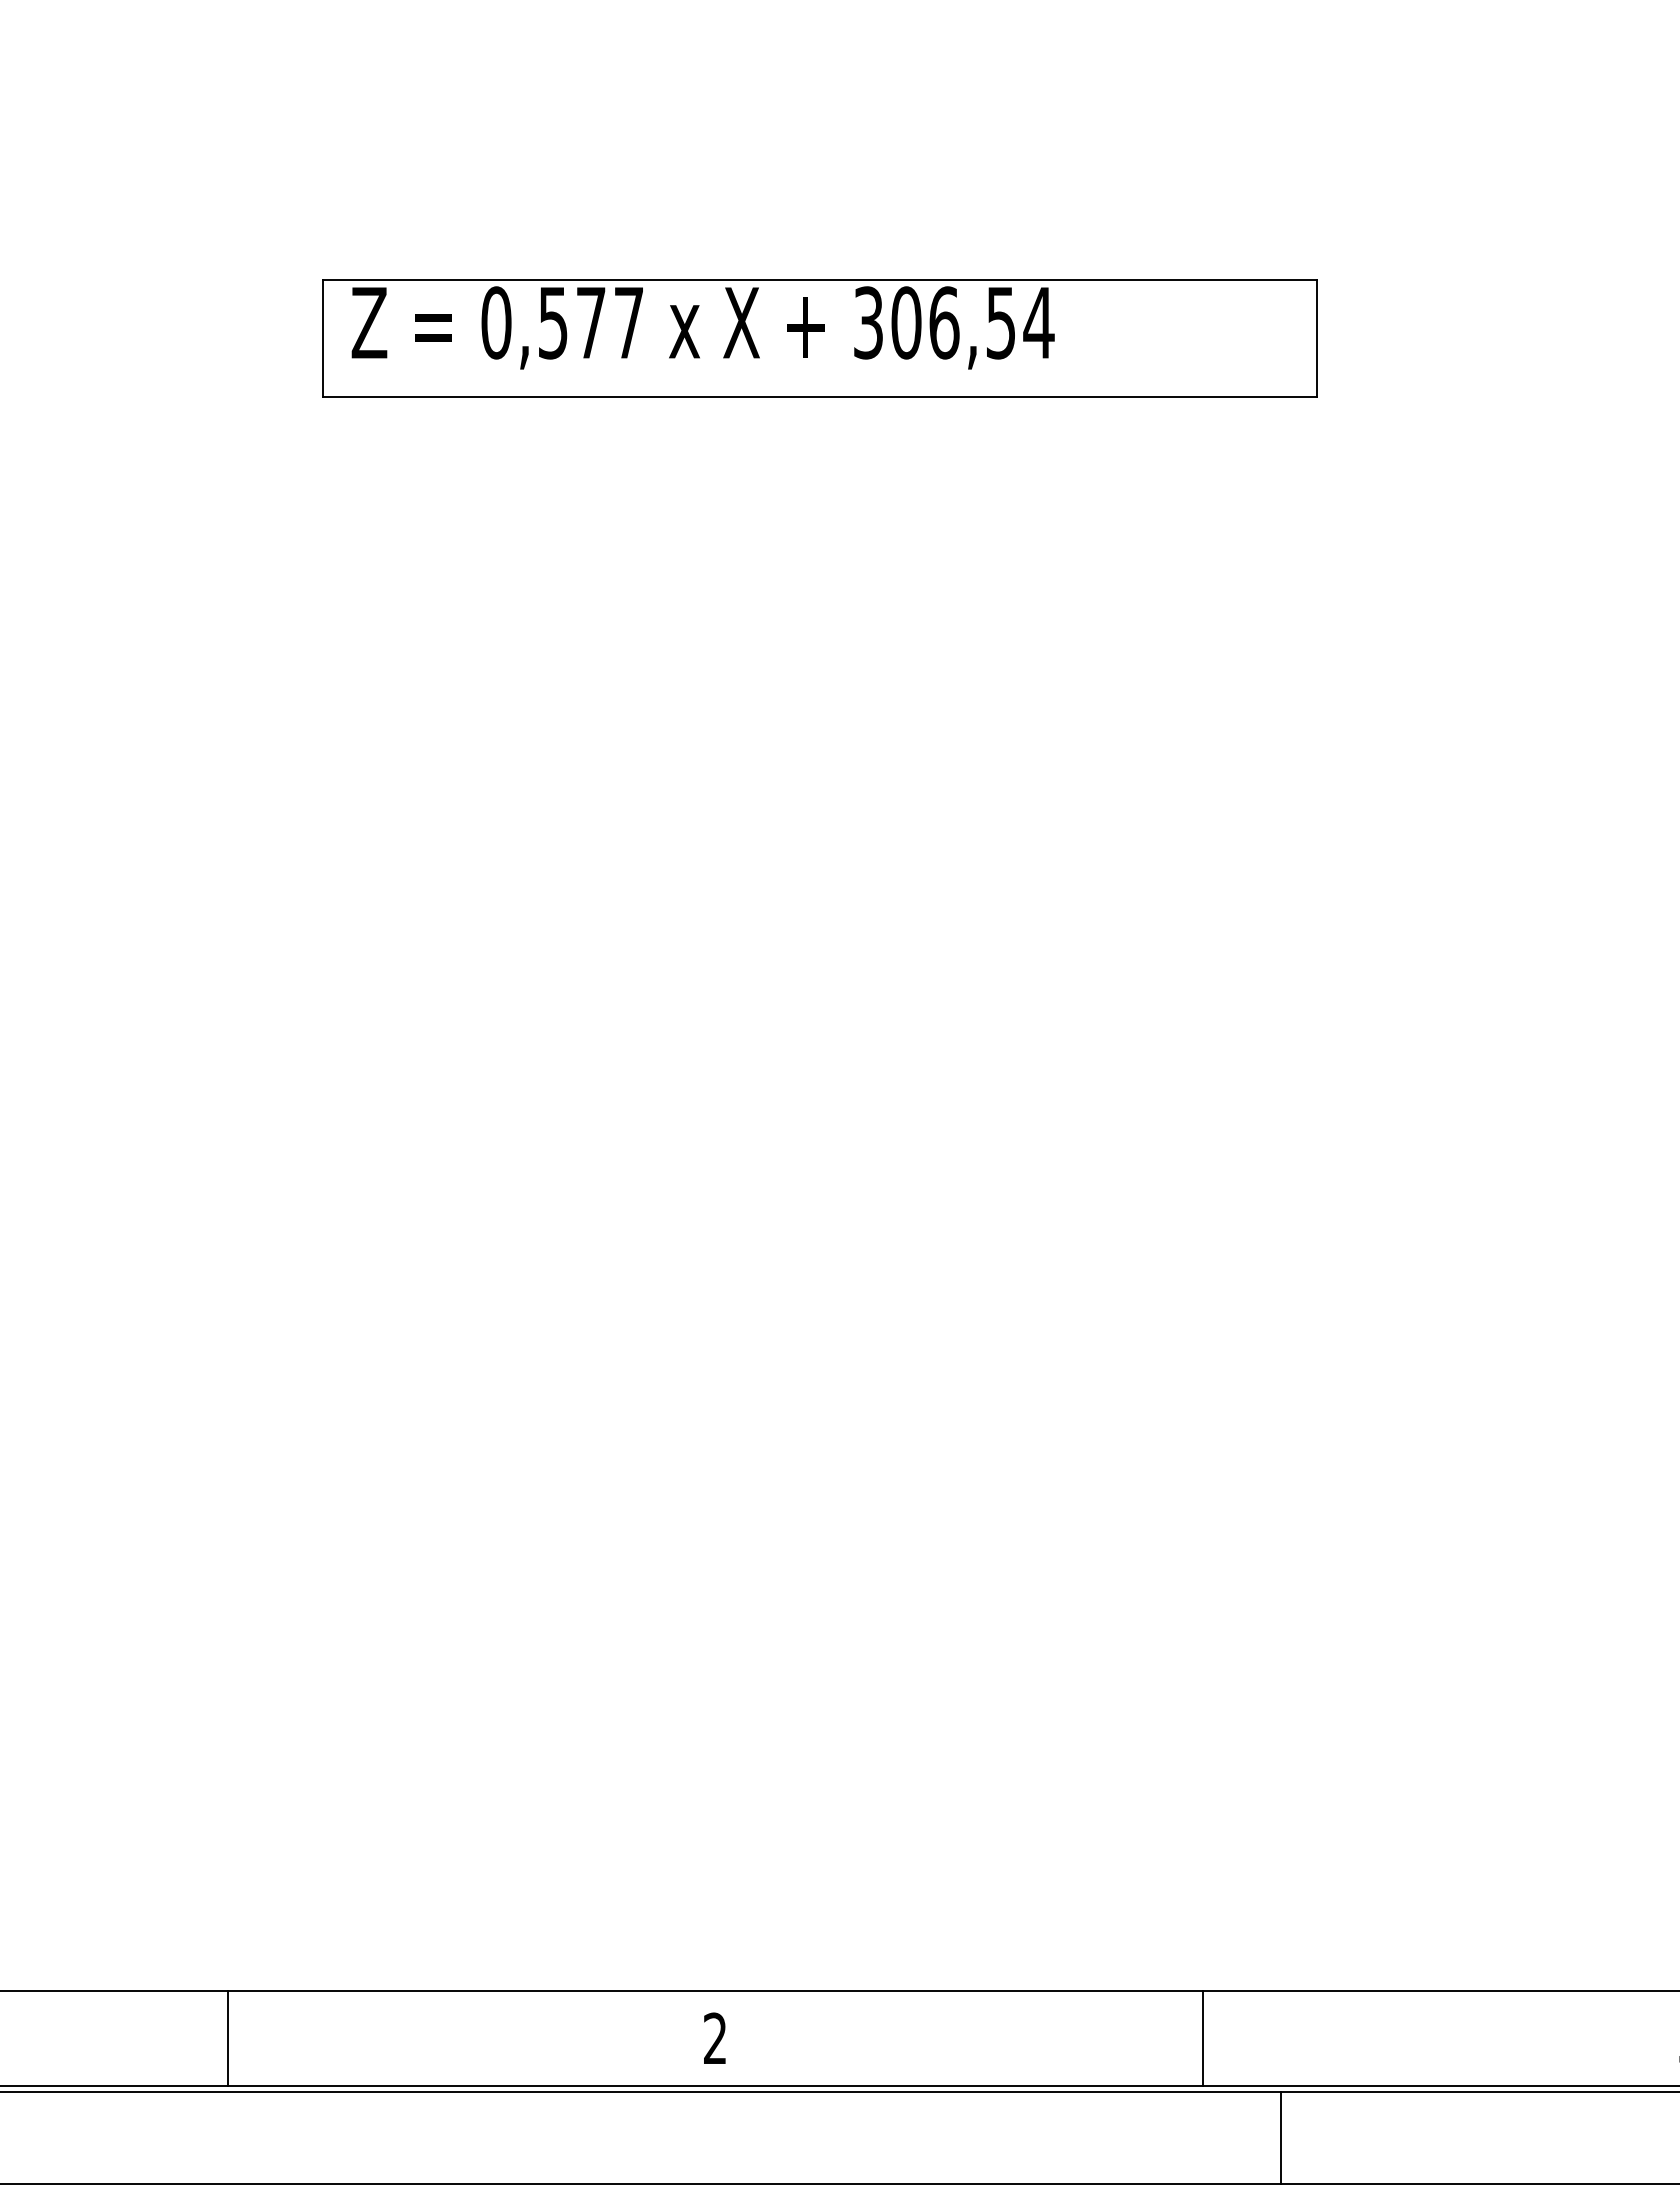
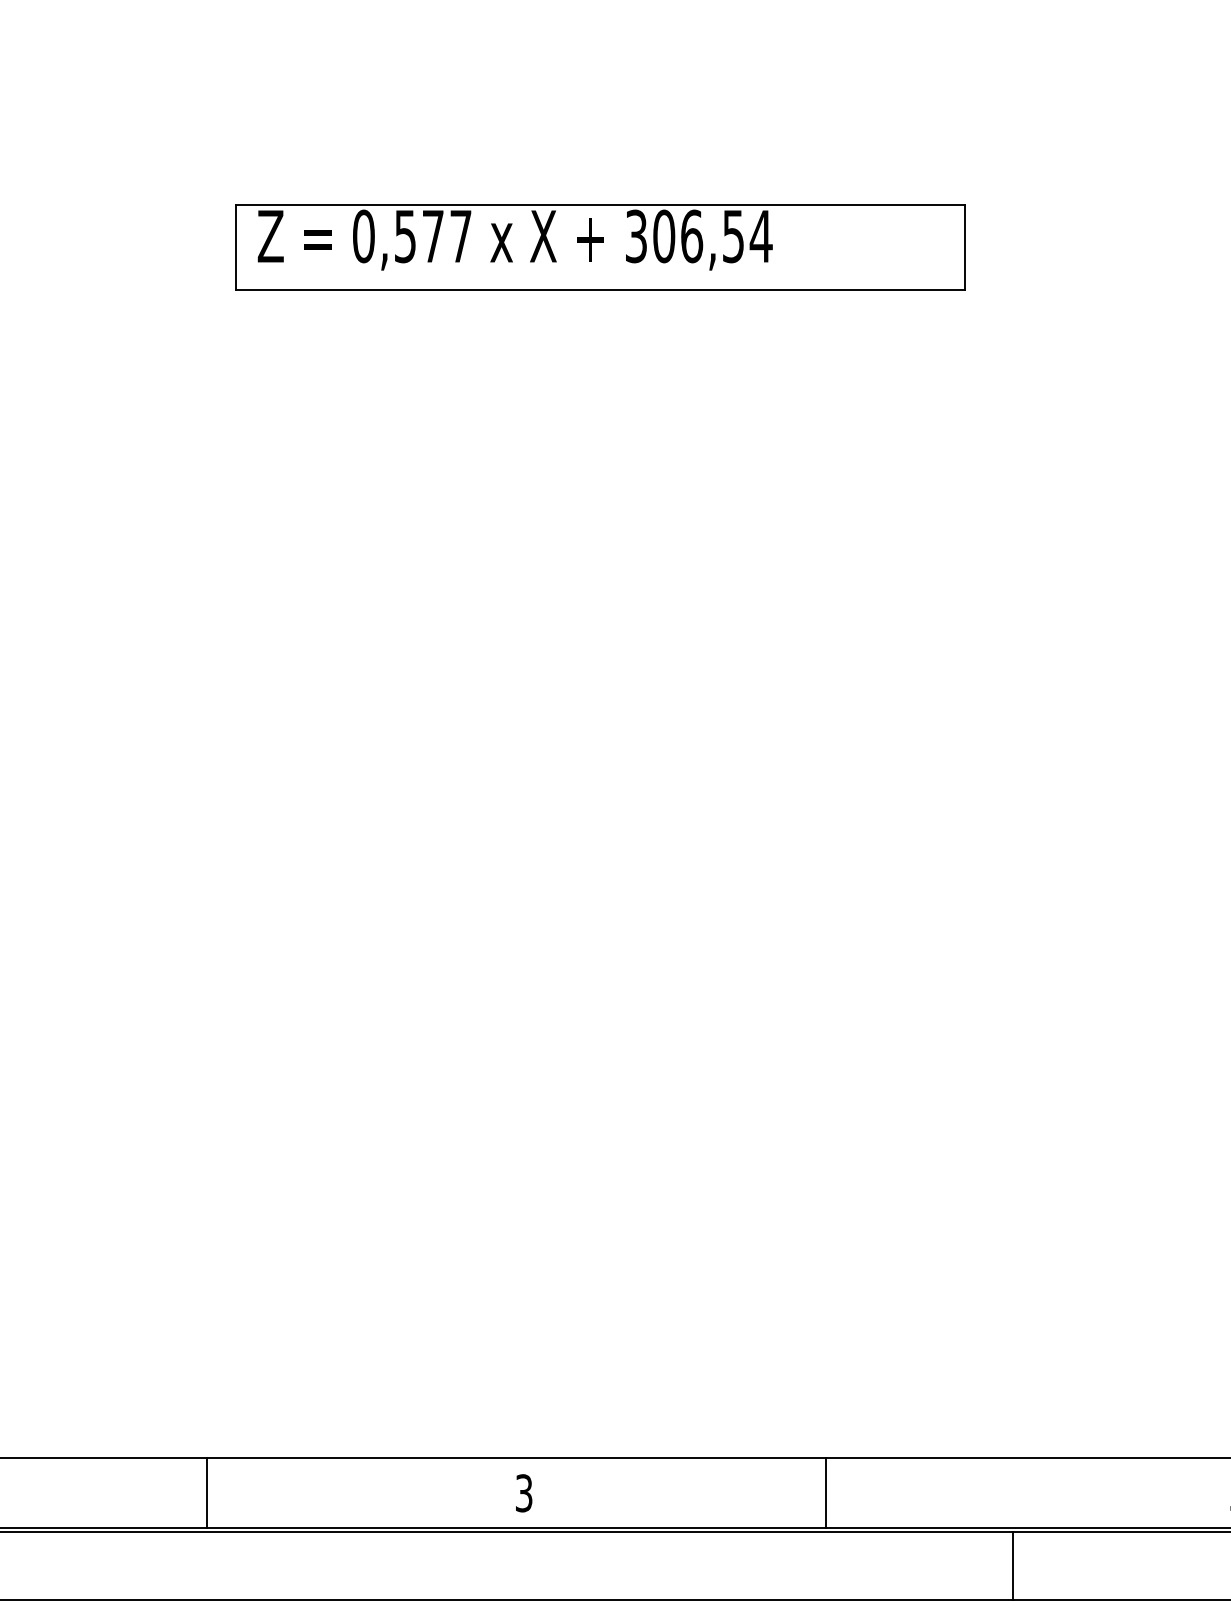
line: (228, 2037) -> (207, 1492), moved
line: (1203, 2037) -> (825, 1492), moved
text: (714, 2038) -> (523, 1493), 2 -> 3
line: (1280, 2137) -> (1012, 1565), moved

